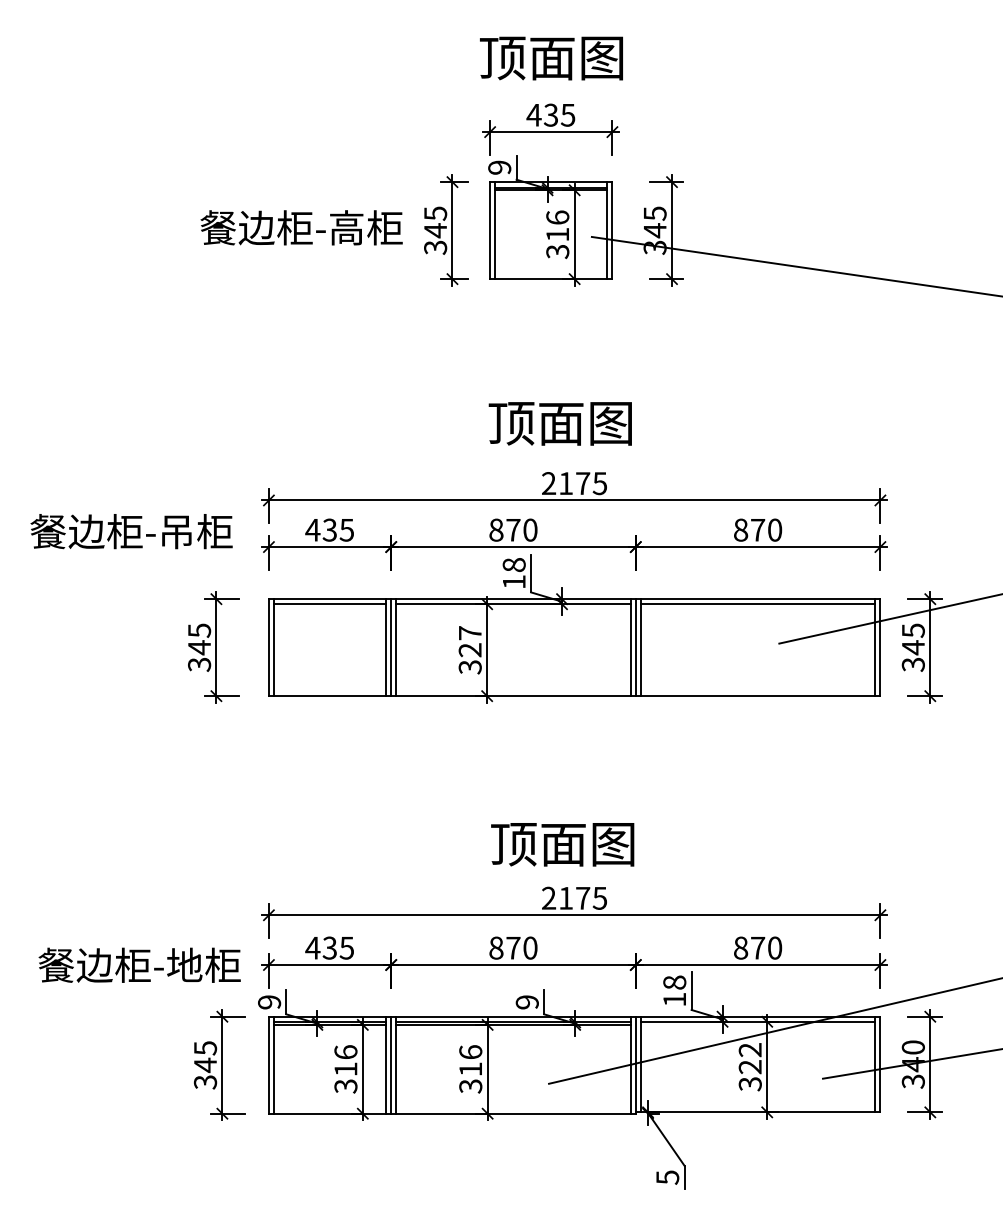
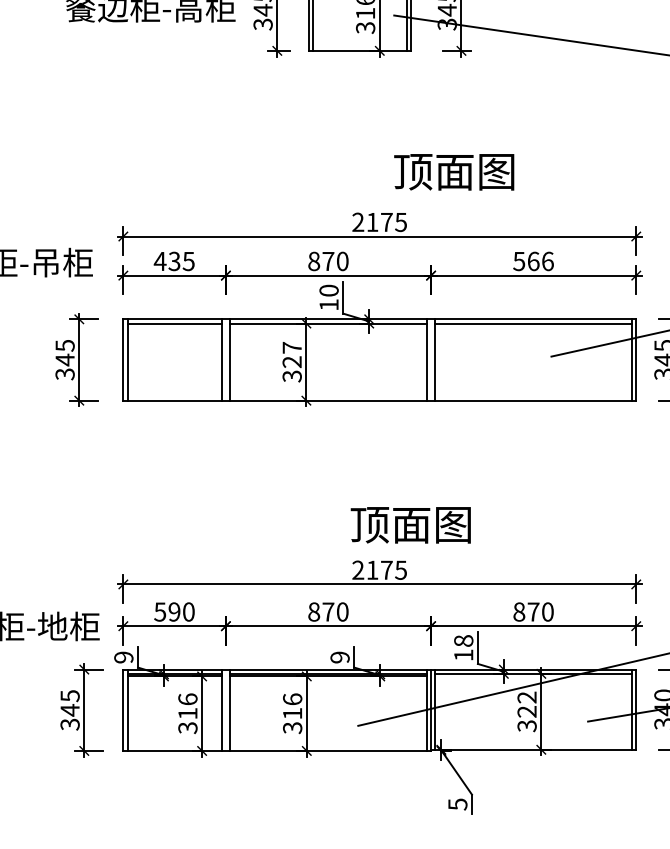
text: (559, 423) -> (453, 171), moved
text: (757, 529) -> (533, 260), 870 -> 566
text: (514, 565) -> (329, 291), 18 -> 10
line: (391, 647) -> (226, 359), removed
line: (635, 647) -> (430, 359), removed
text: (562, 844) -> (410, 525), moved
text: (329, 947) -> (174, 611), 435 -> 590
line: (391, 1064) -> (226, 709), removed

